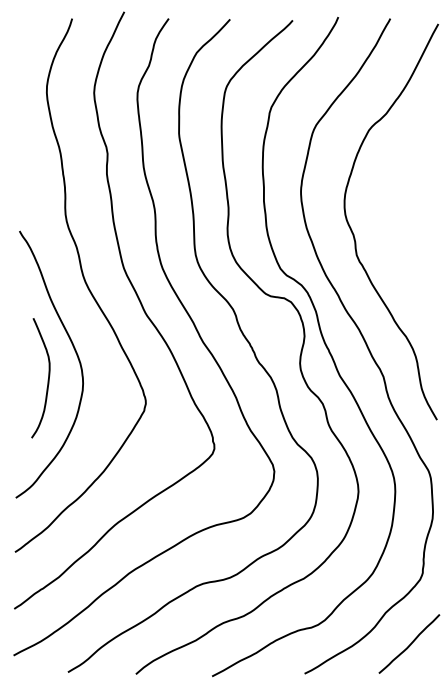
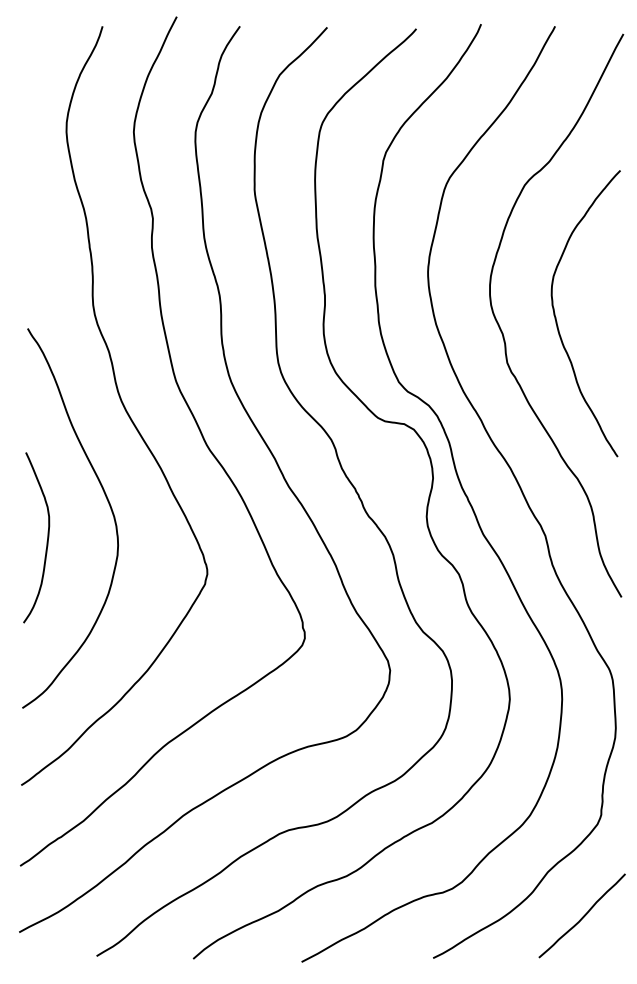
curve: (392, 226) -> (558, 322), added
curve: (47, 379) -> (46, 539), moved

